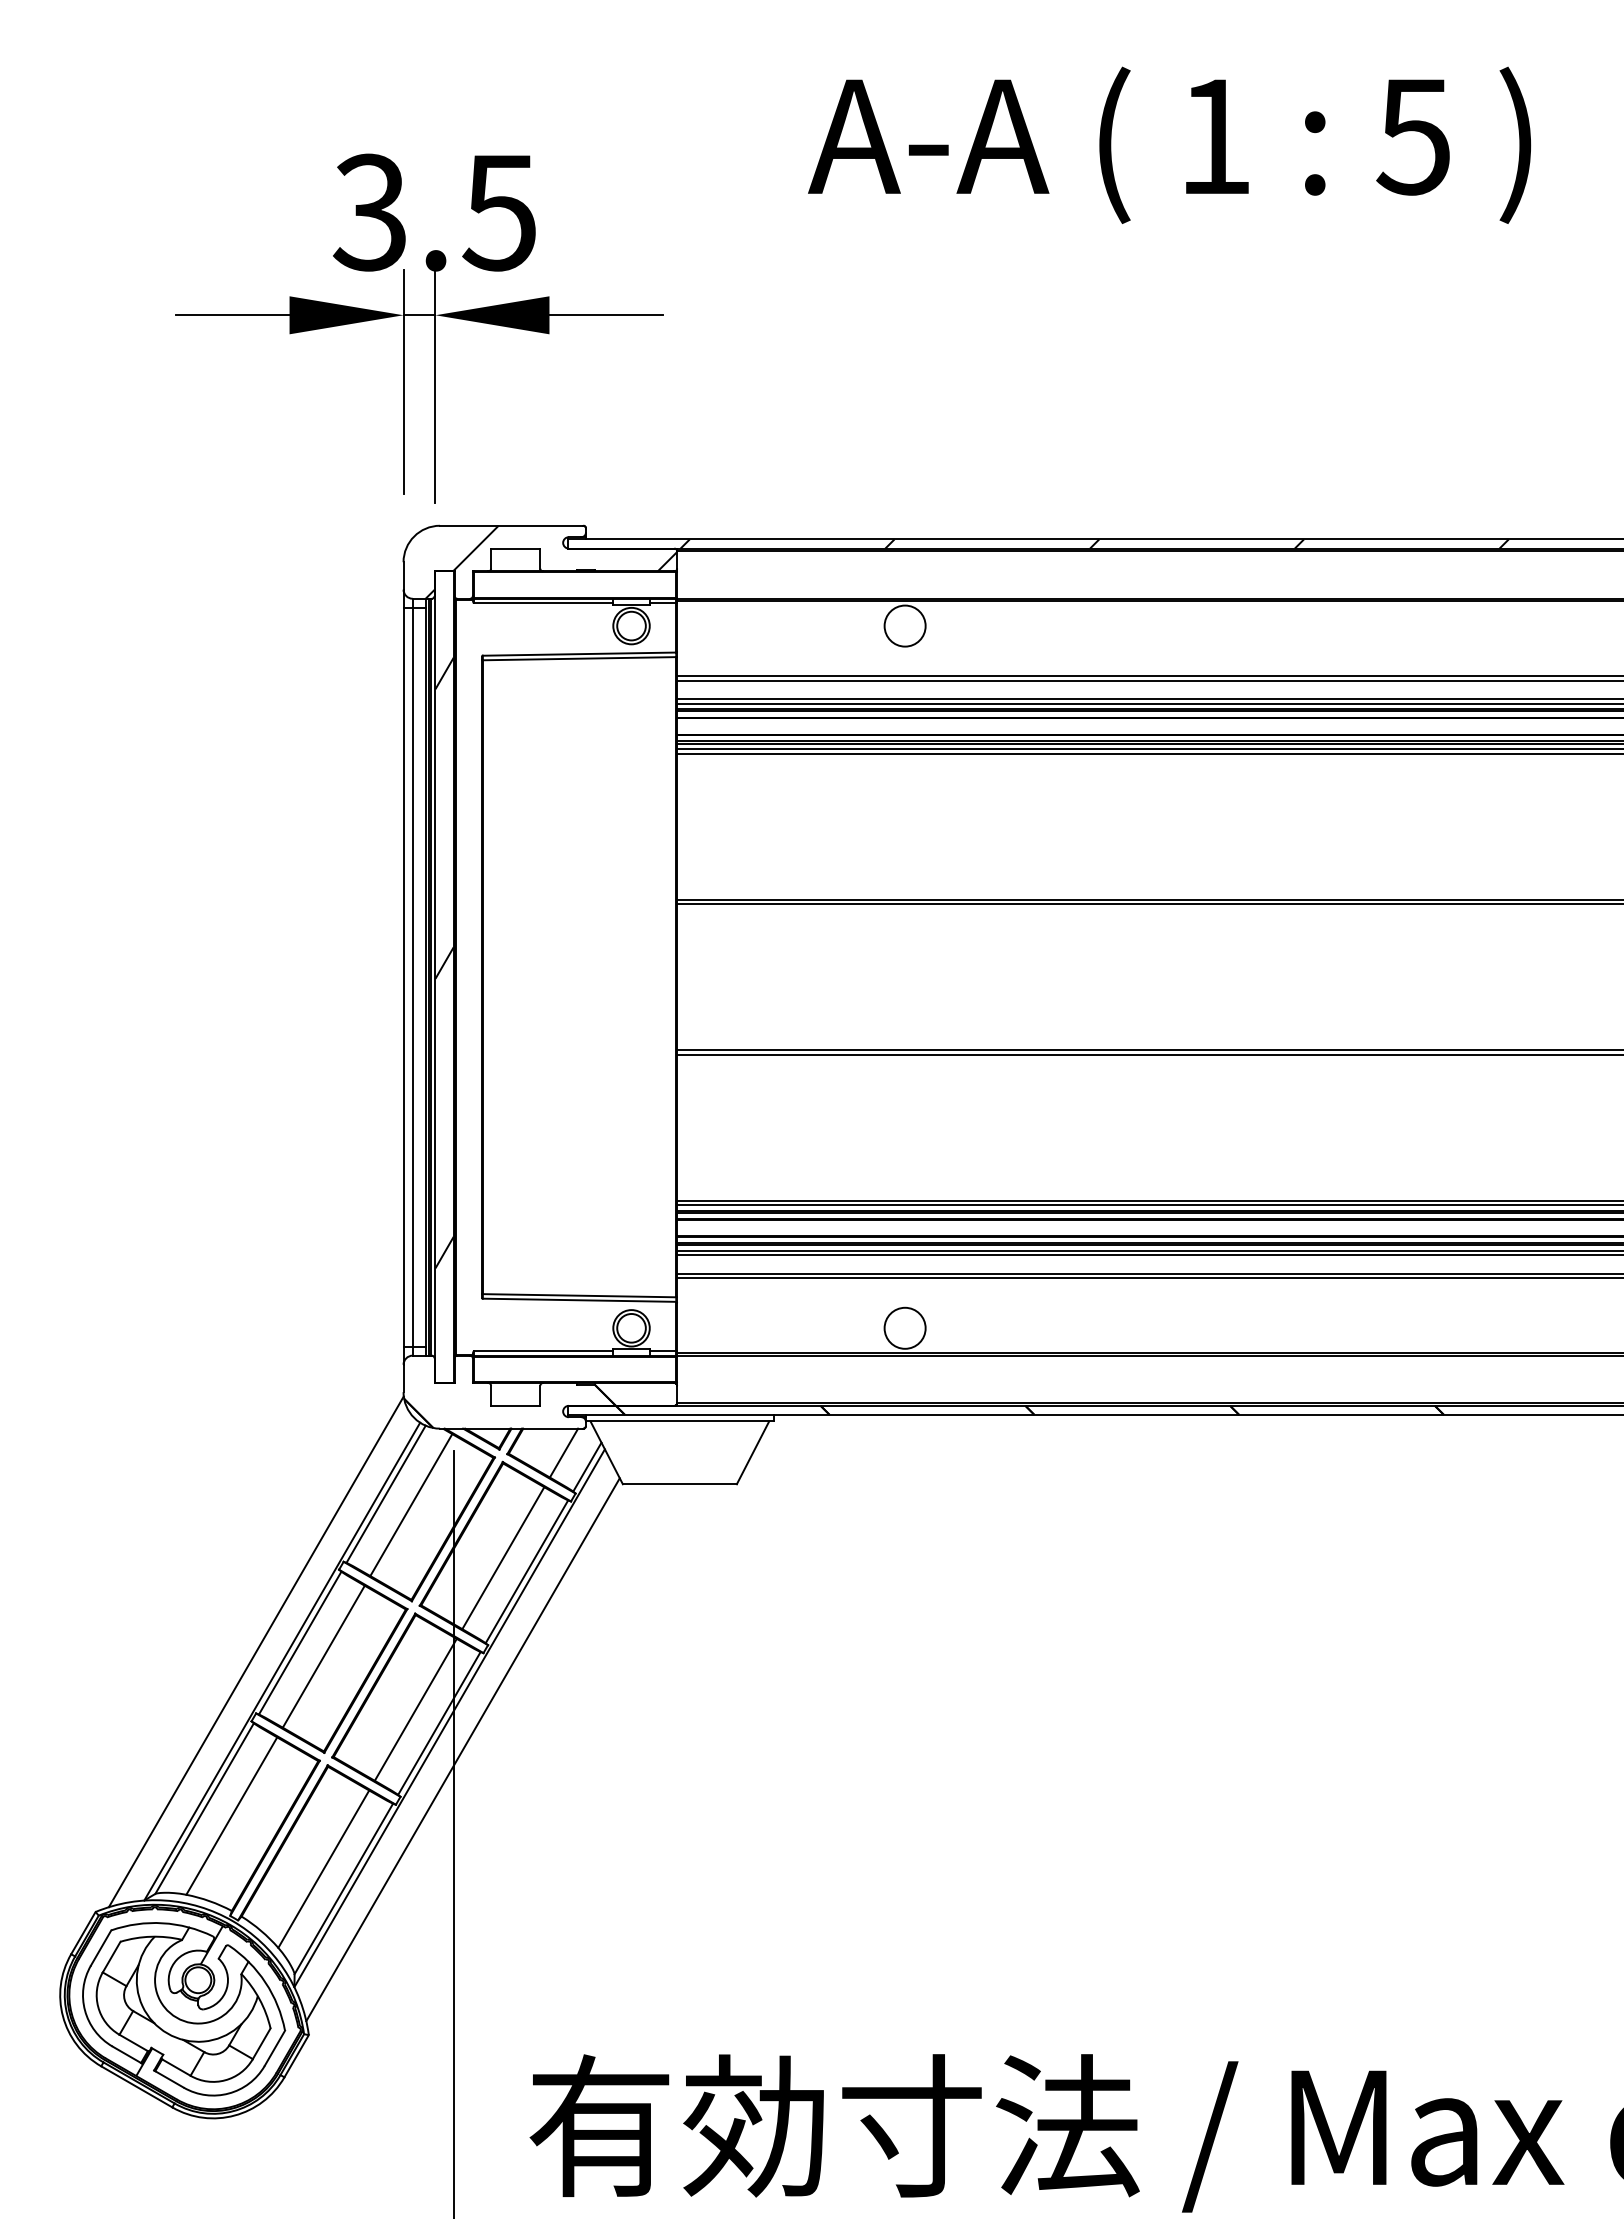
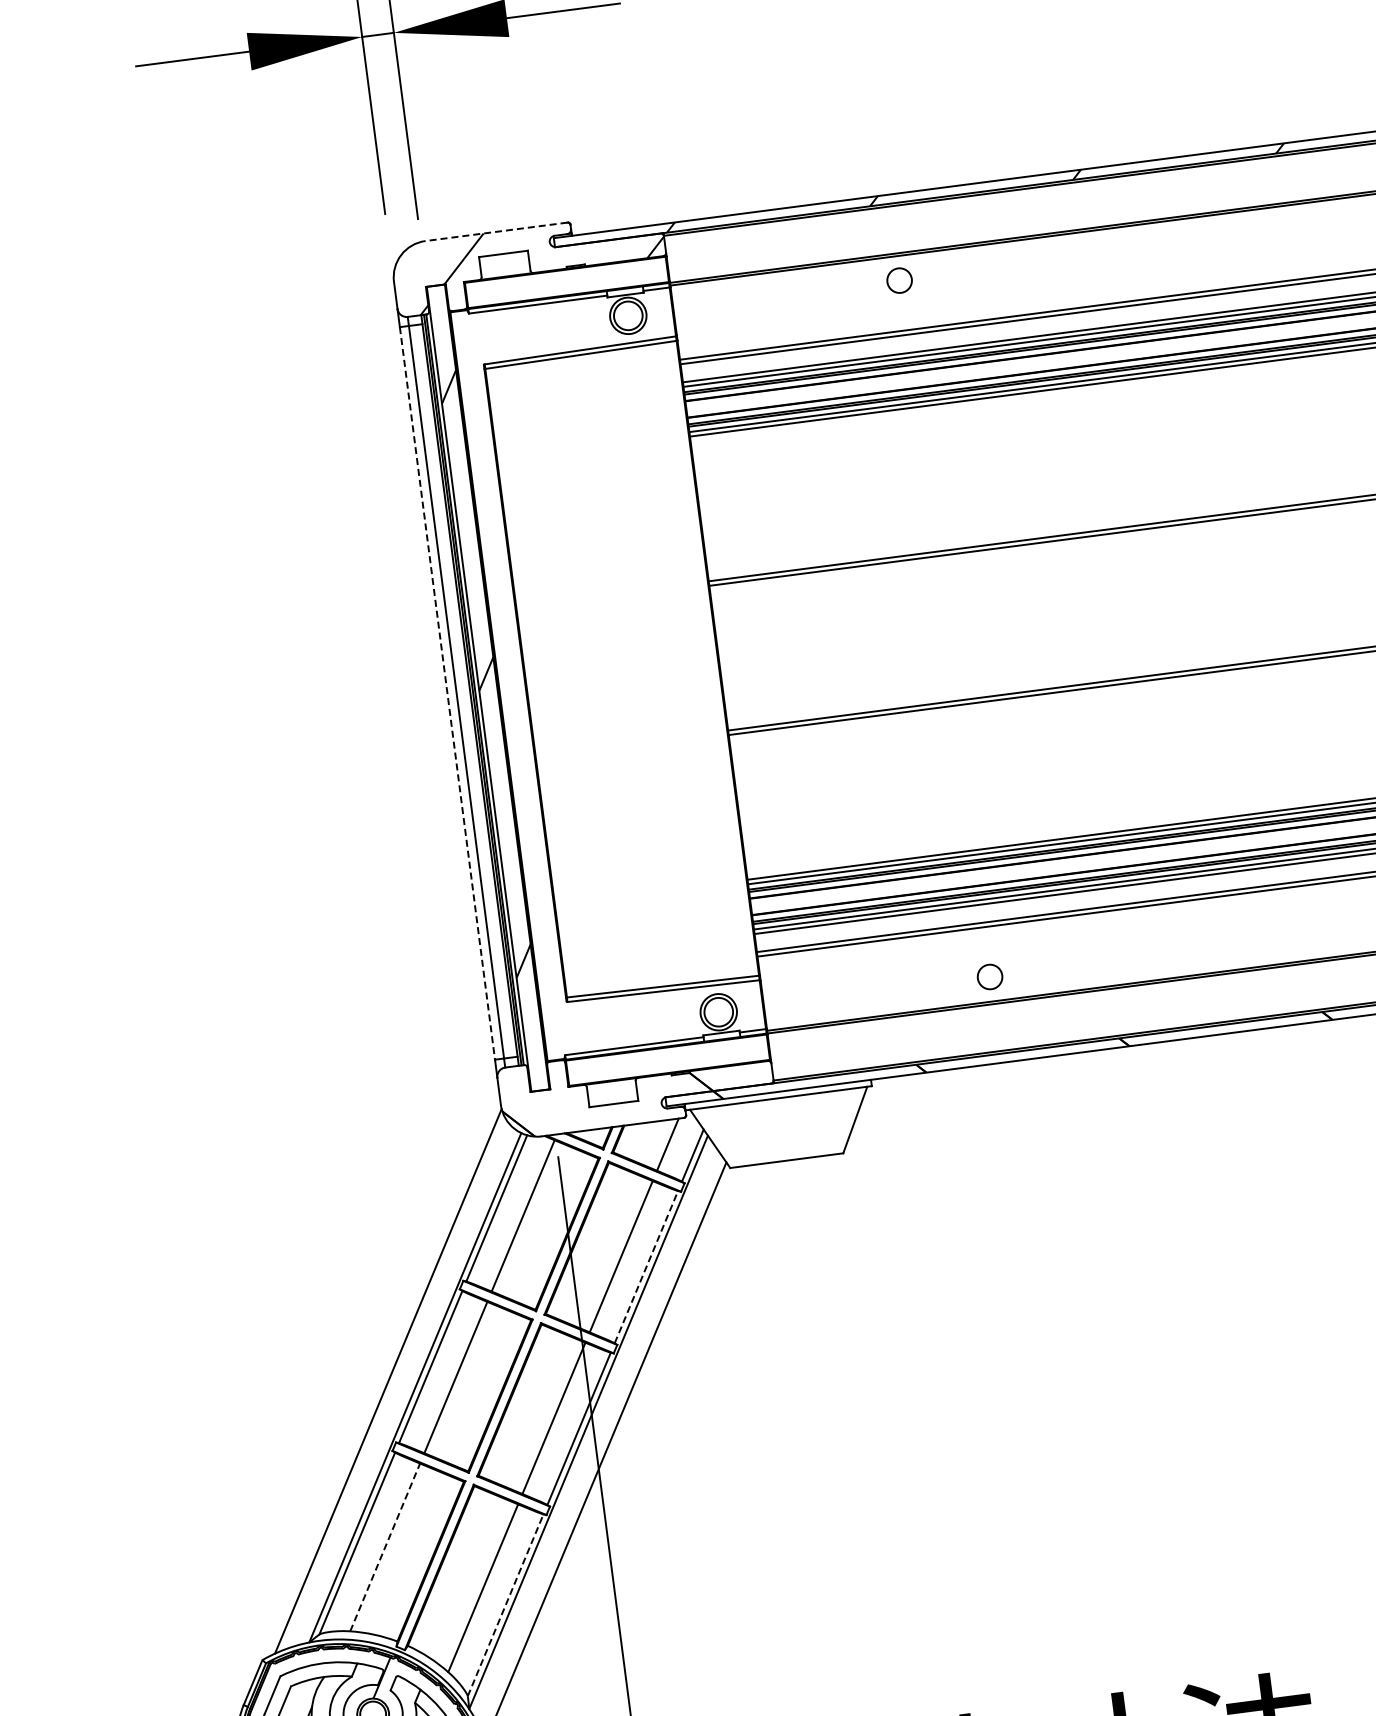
line: (511, 525) -> (496, 231), solid -> dashed
circle: (904, 625) -> (898, 280), size x0.6
line: (403, 977) -> (447, 693), solid -> dashed
circle: (904, 1327) -> (989, 976), size x0.6
line: (527, 1571) -> (646, 1266), solid -> dashed
line: (231, 1816) -> (384, 1547), solid -> dashed
line: (344, 1888) -> (506, 1604), solid -> dashed

